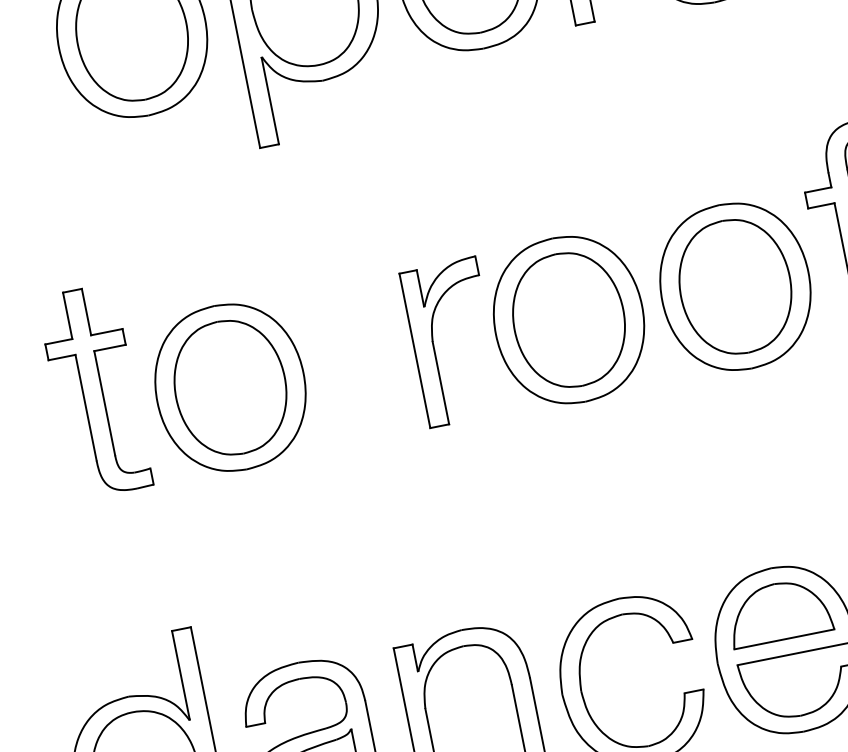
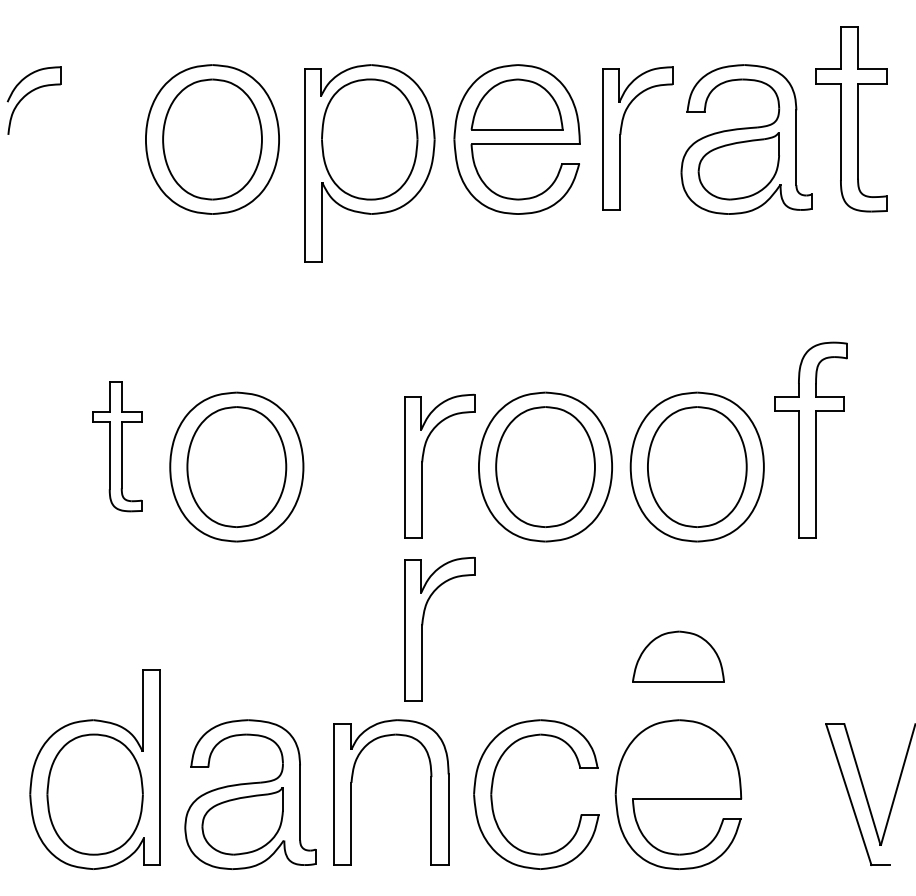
part: (94, 391) -> (116, 446), size x0.7
part: (469, 519) -> (423, 624), added
part: (778, 611) -> (678, 656), moved

